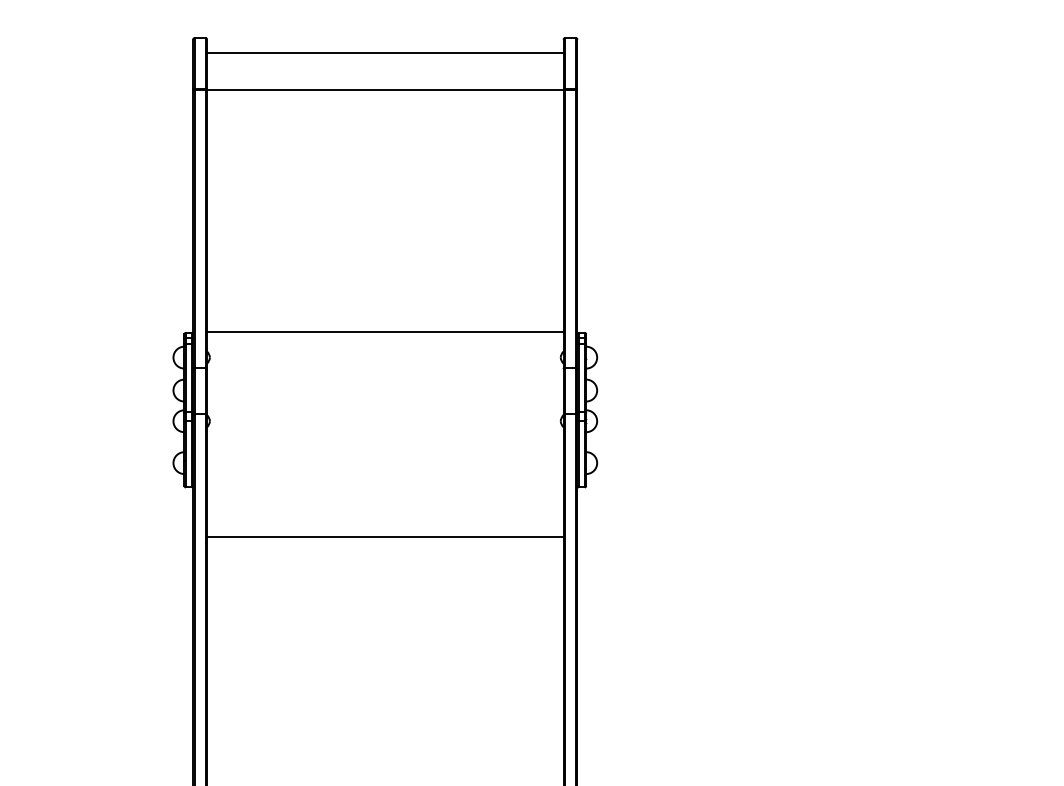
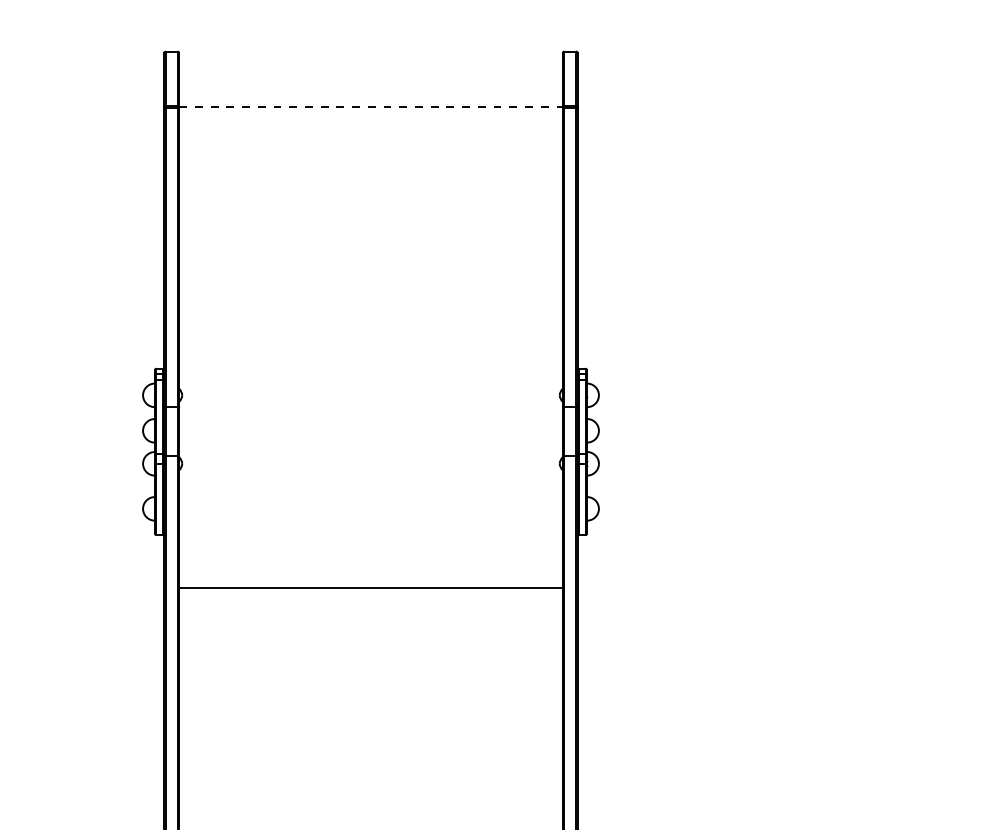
line: (385, 52) -> (371, 67), removed
line: (385, 89) -> (371, 106), solid -> dashed
line: (385, 332) -> (371, 368), removed

